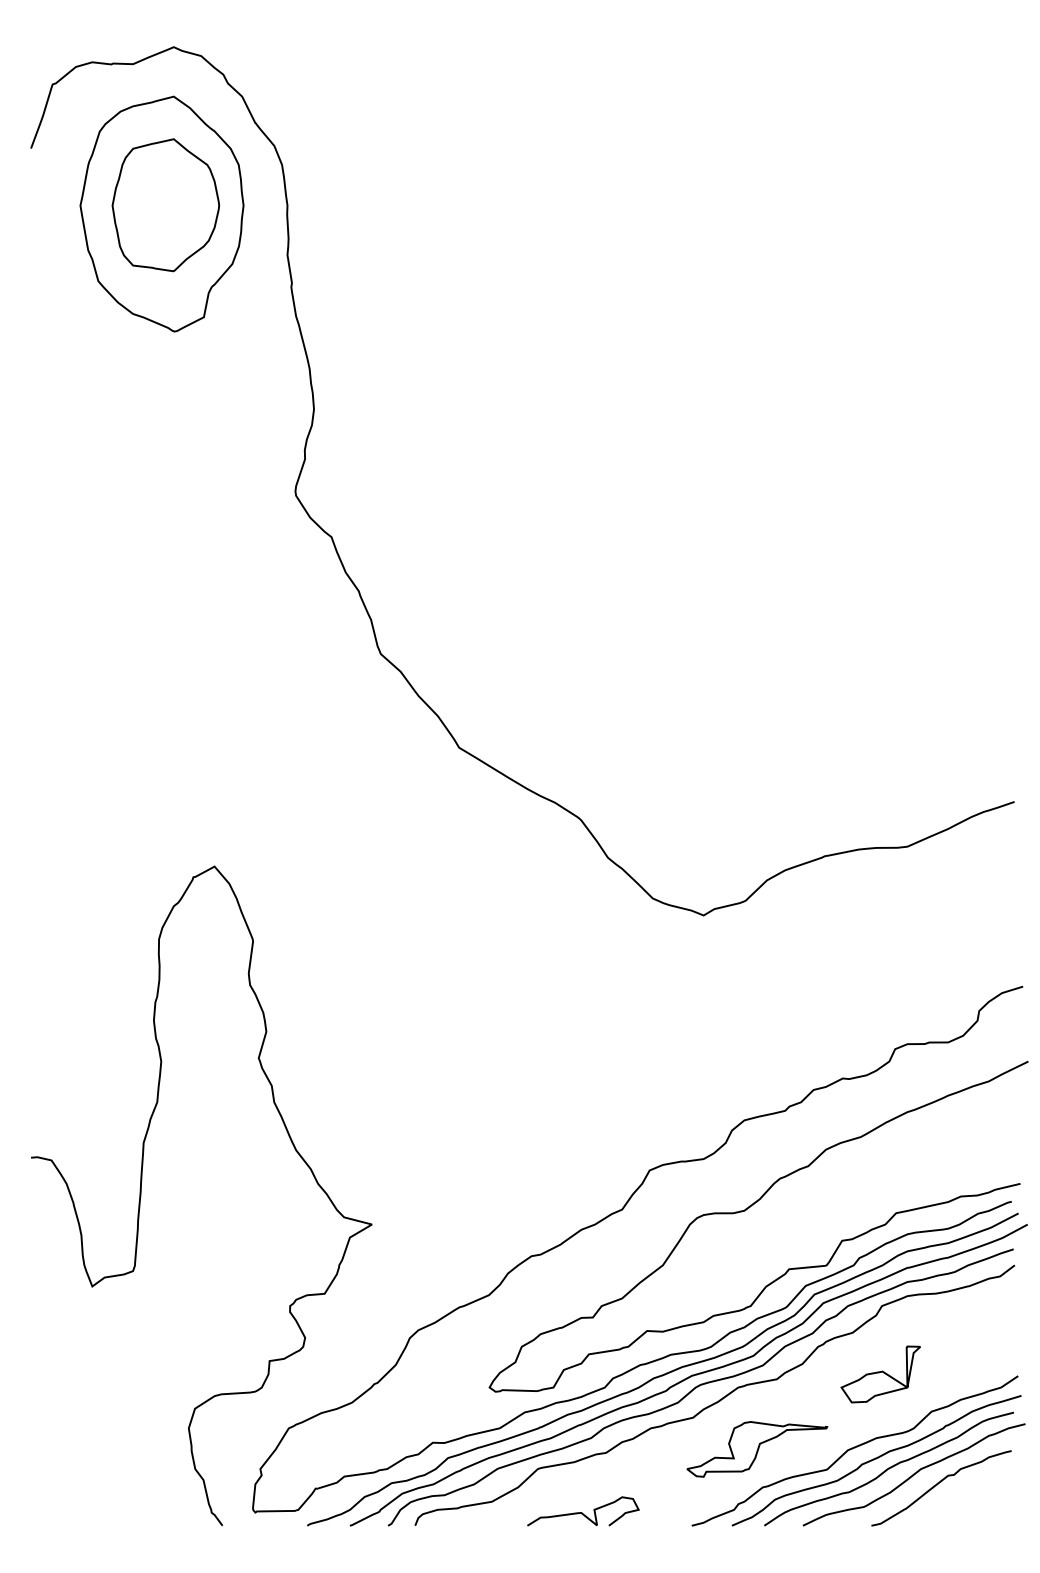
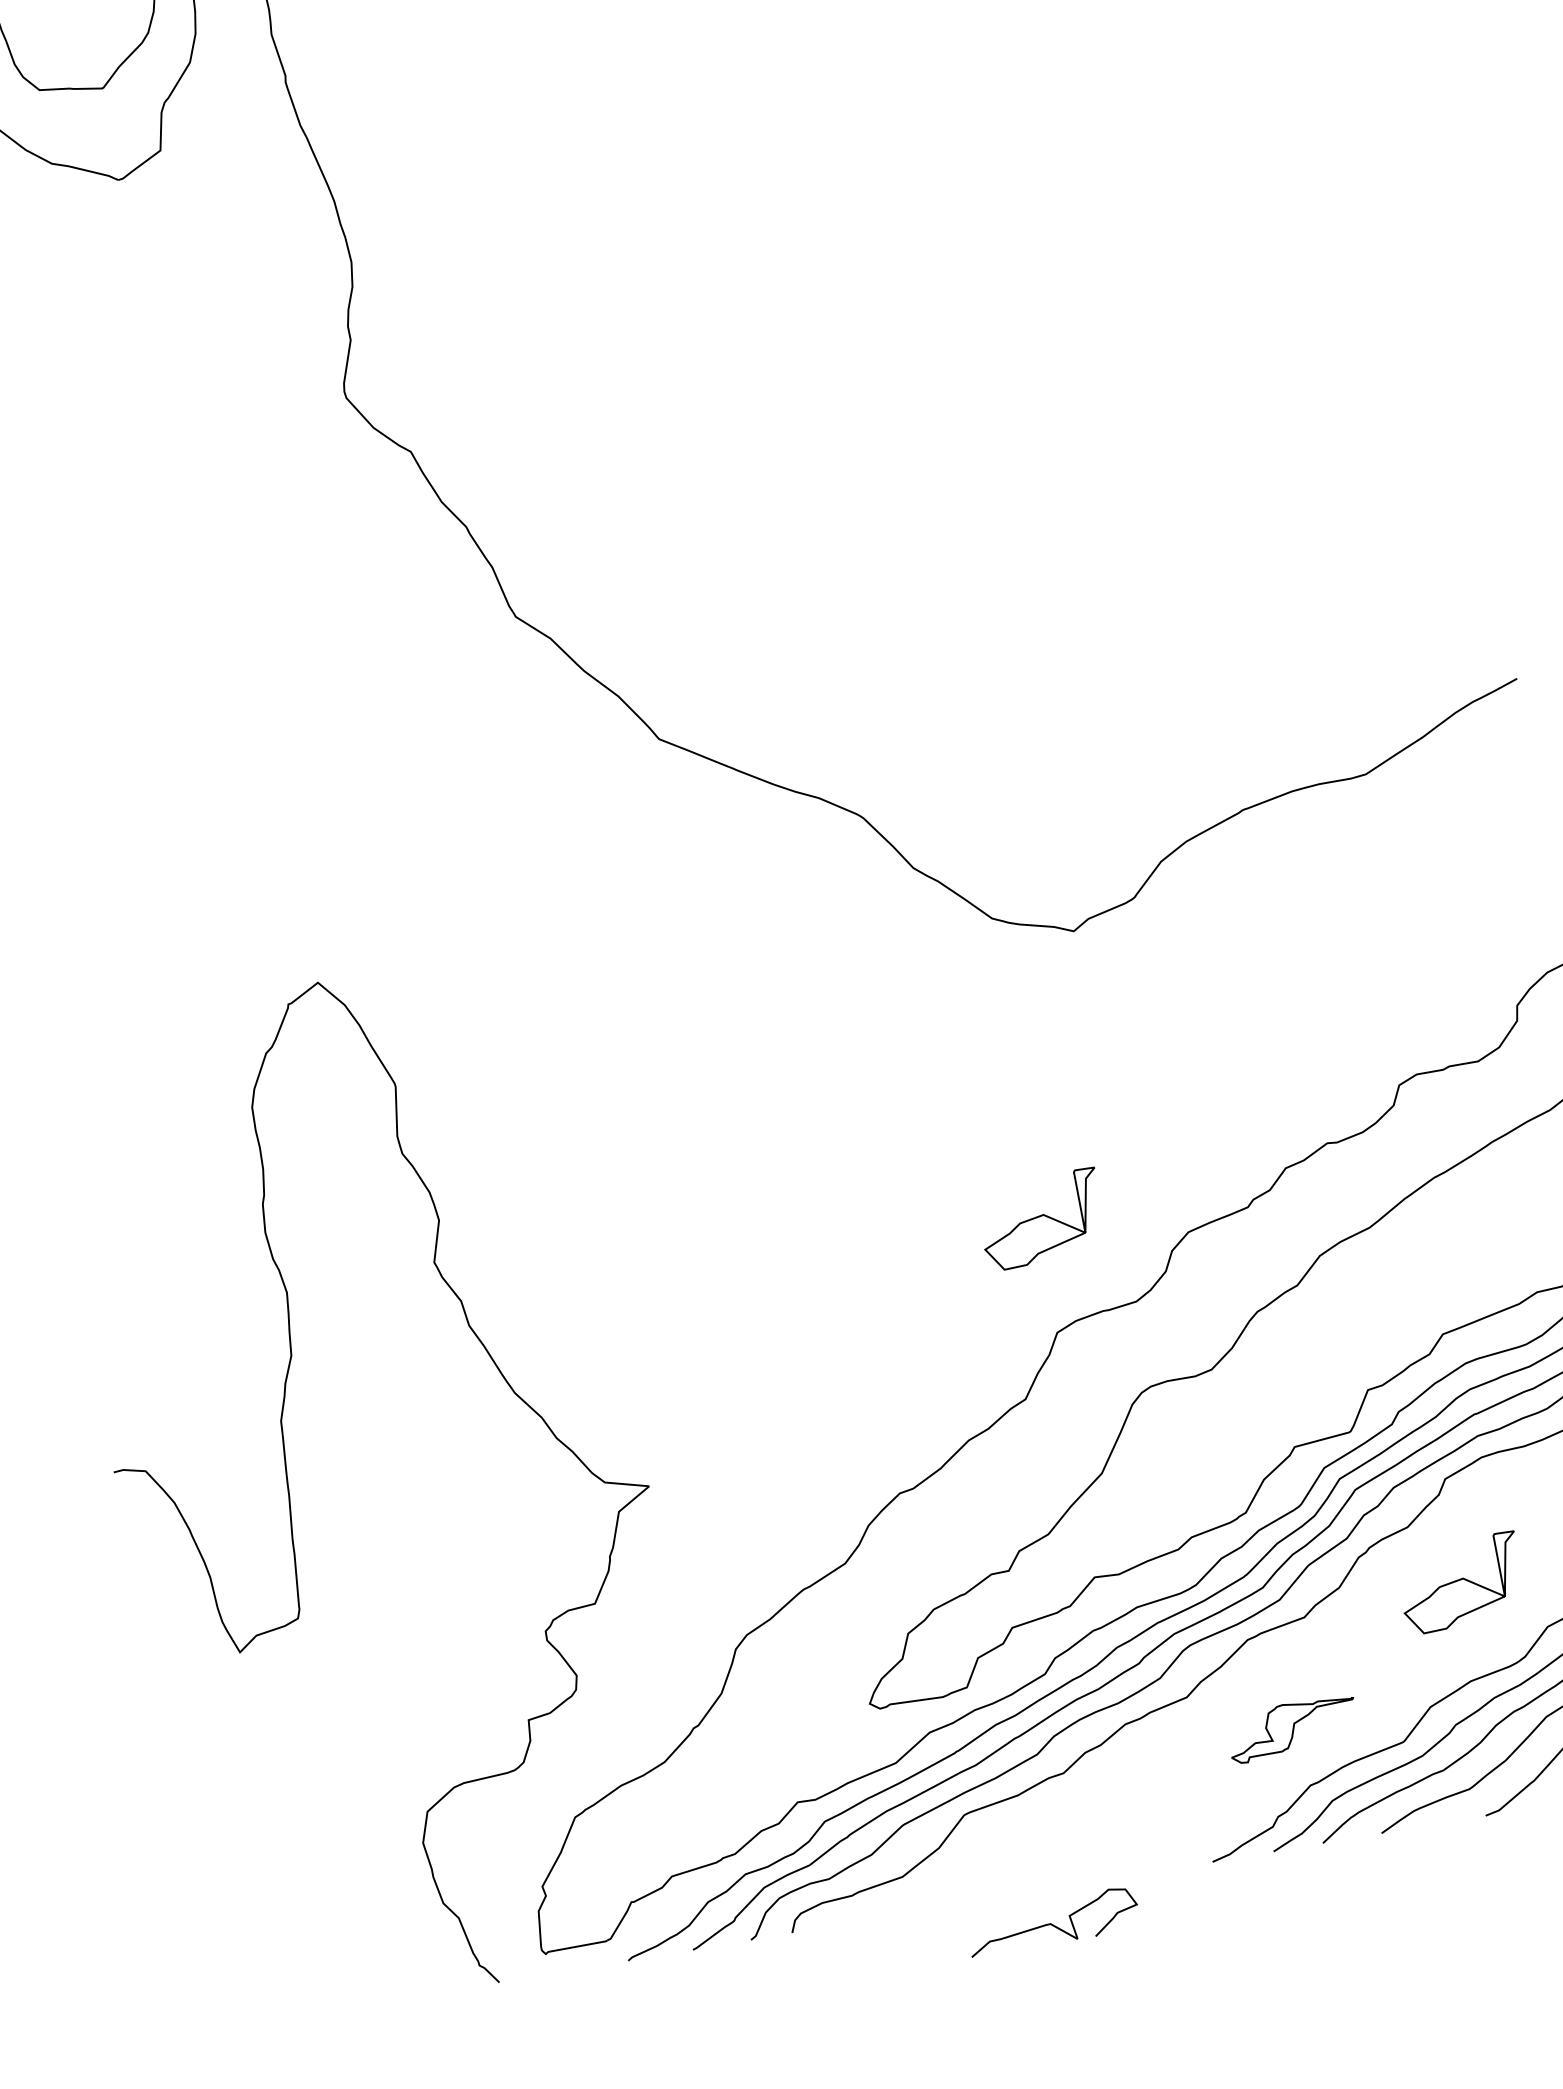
part: (651, 1096) -> (1041, 1219), added
part: (757, 1449) -> (1292, 1729), size x0.6
curve: (582, 1512) -> (1052, 1923), moved

